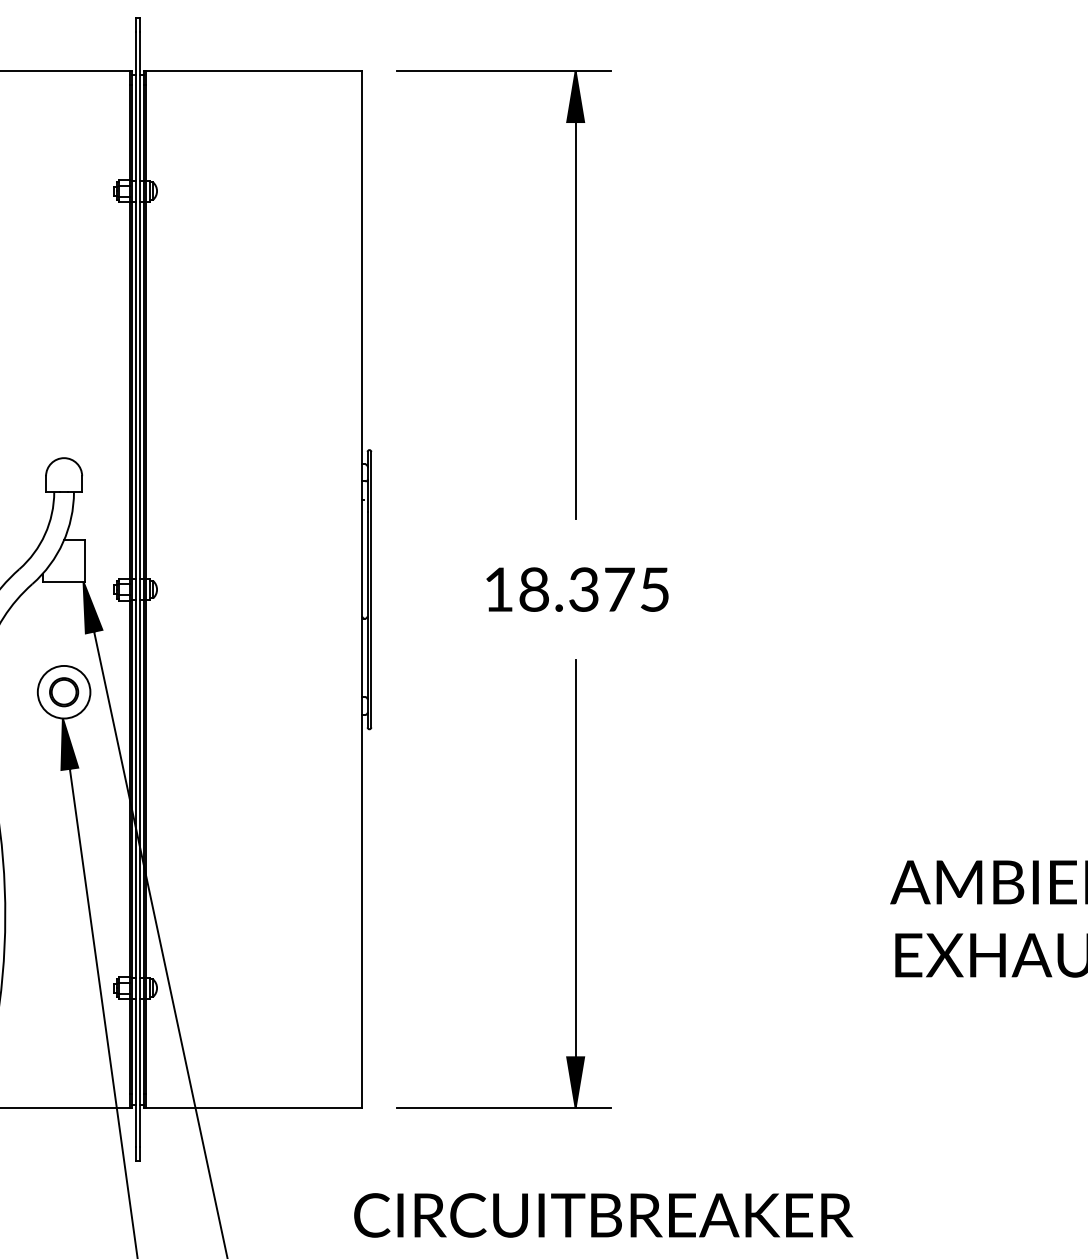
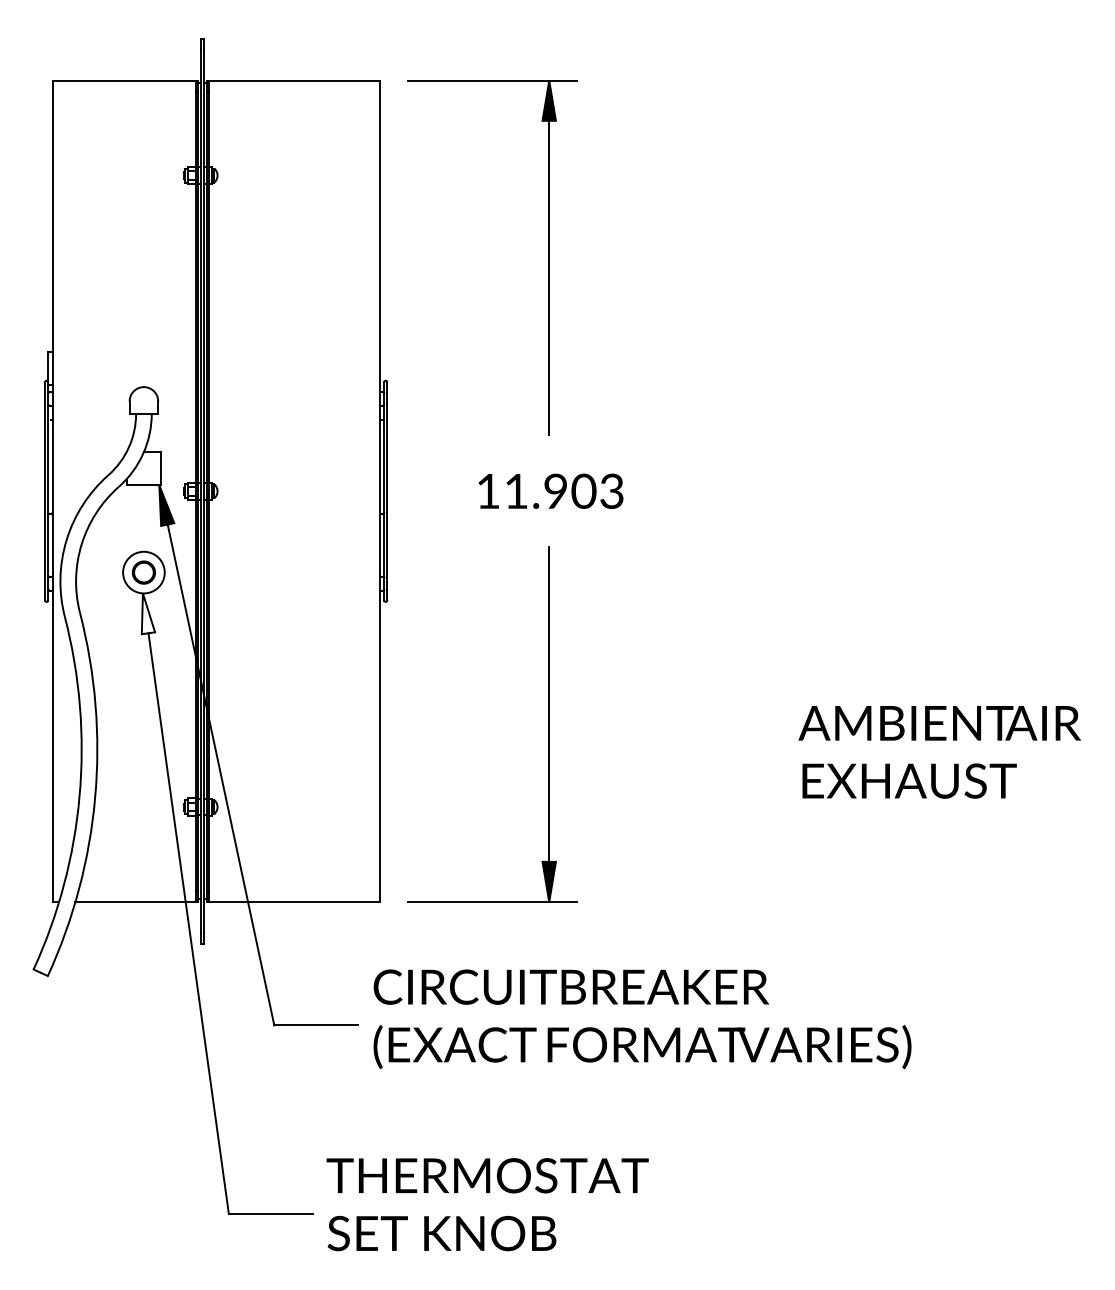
text: (593, 588) -> (563, 490), 18.375 -> 11.903
fill: (69, 743) -> (148, 613), removed

